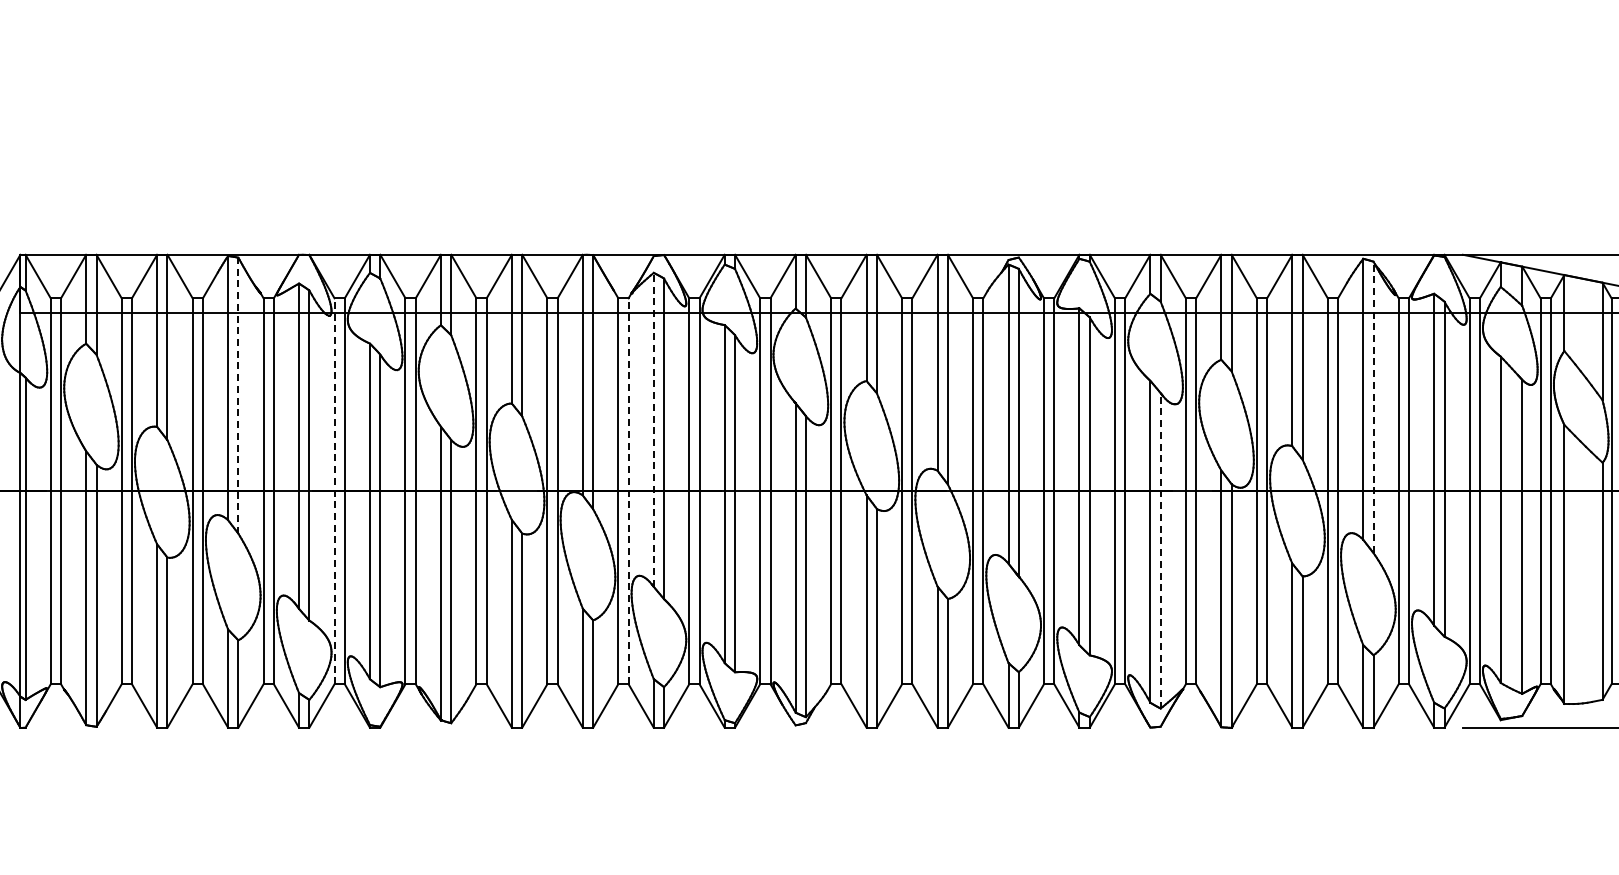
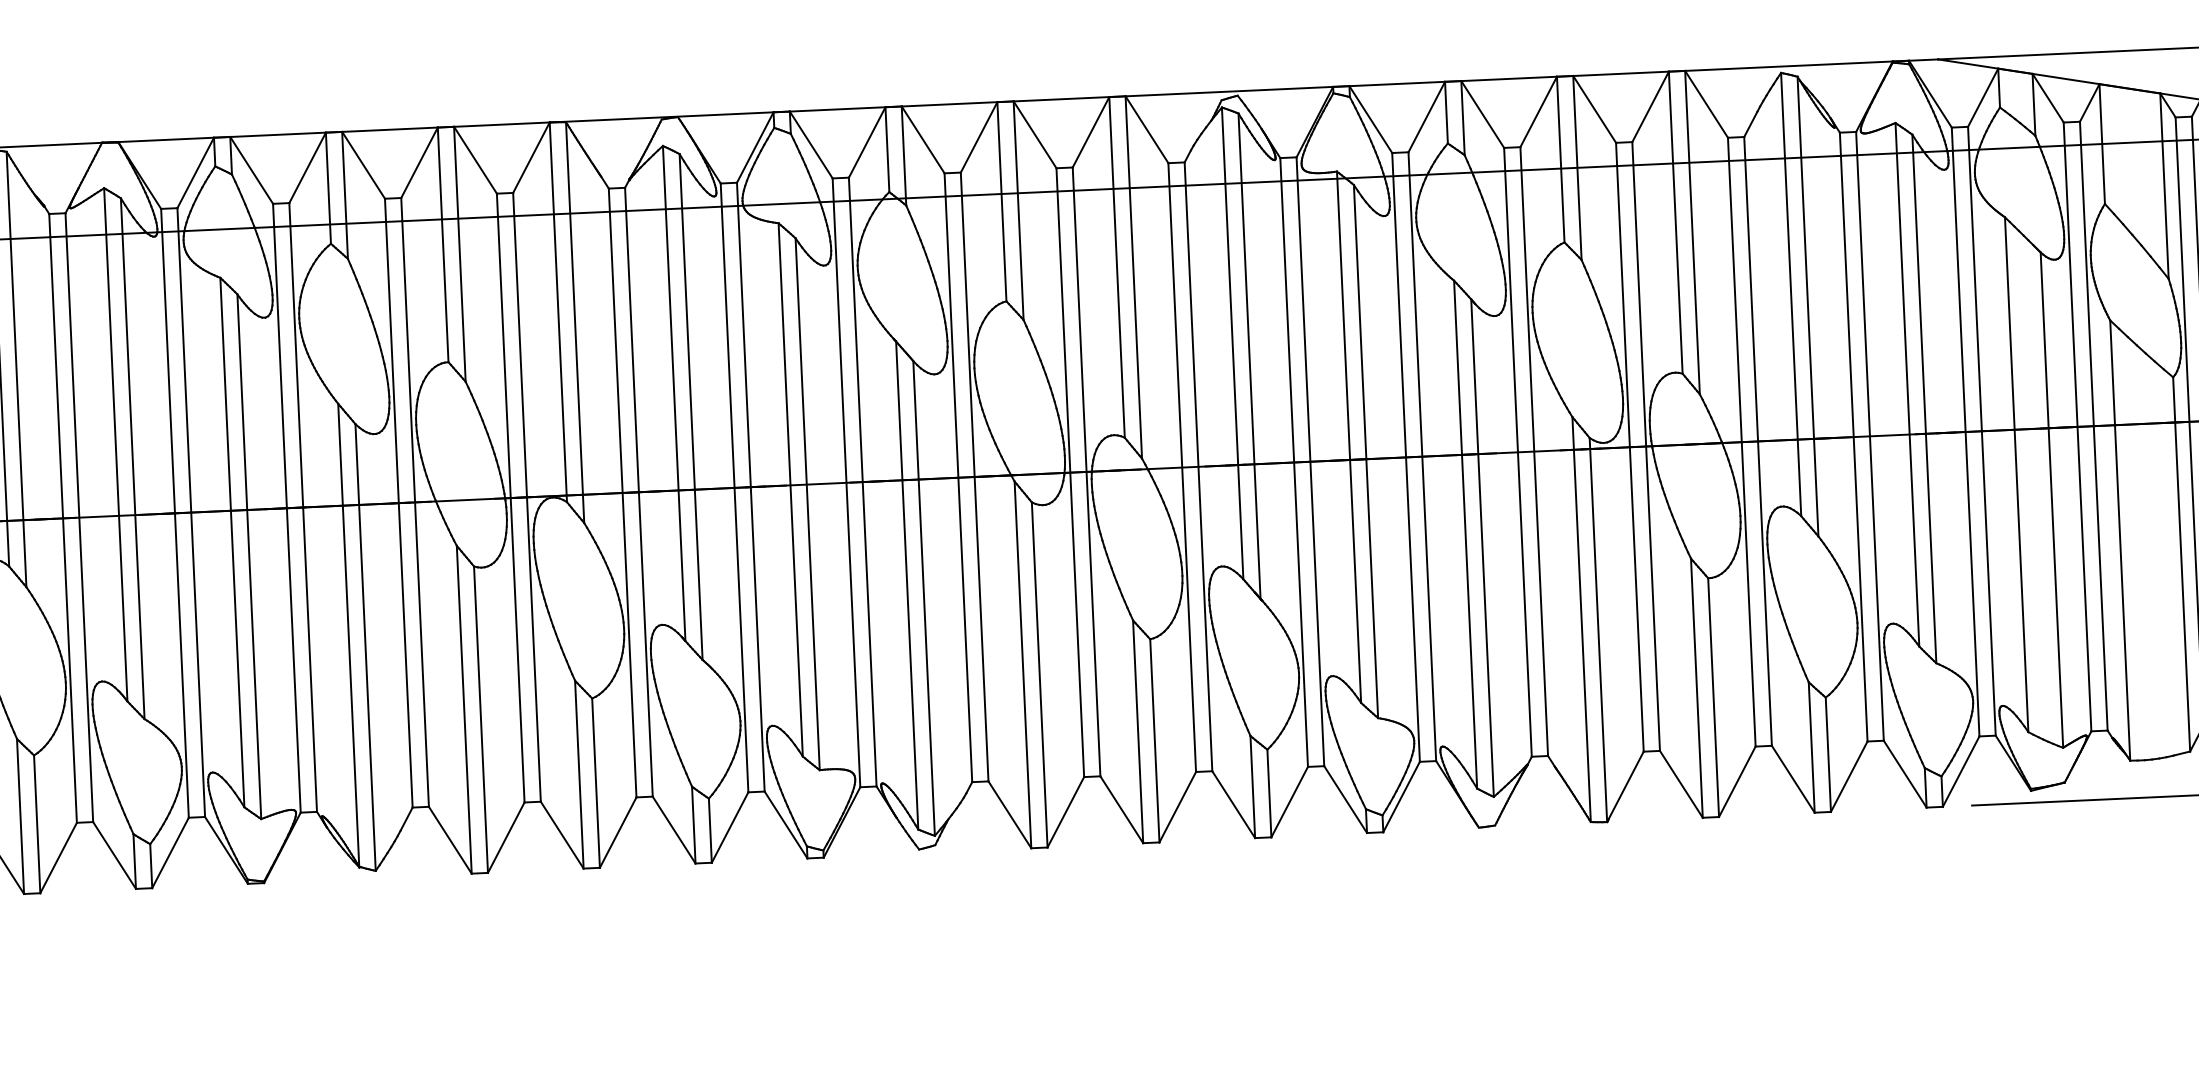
line: (238, 395) -> (16, 369), dashed -> solid
line: (1373, 407) -> (1807, 306), dashed -> solid
line: (653, 429) -> (673, 393), dashed -> solid
line: (334, 491) -> (174, 513), dashed -> solid
line: (628, 491) -> (638, 492), dashed -> solid
line: (1160, 550) -> (1482, 547), dashed -> solid

